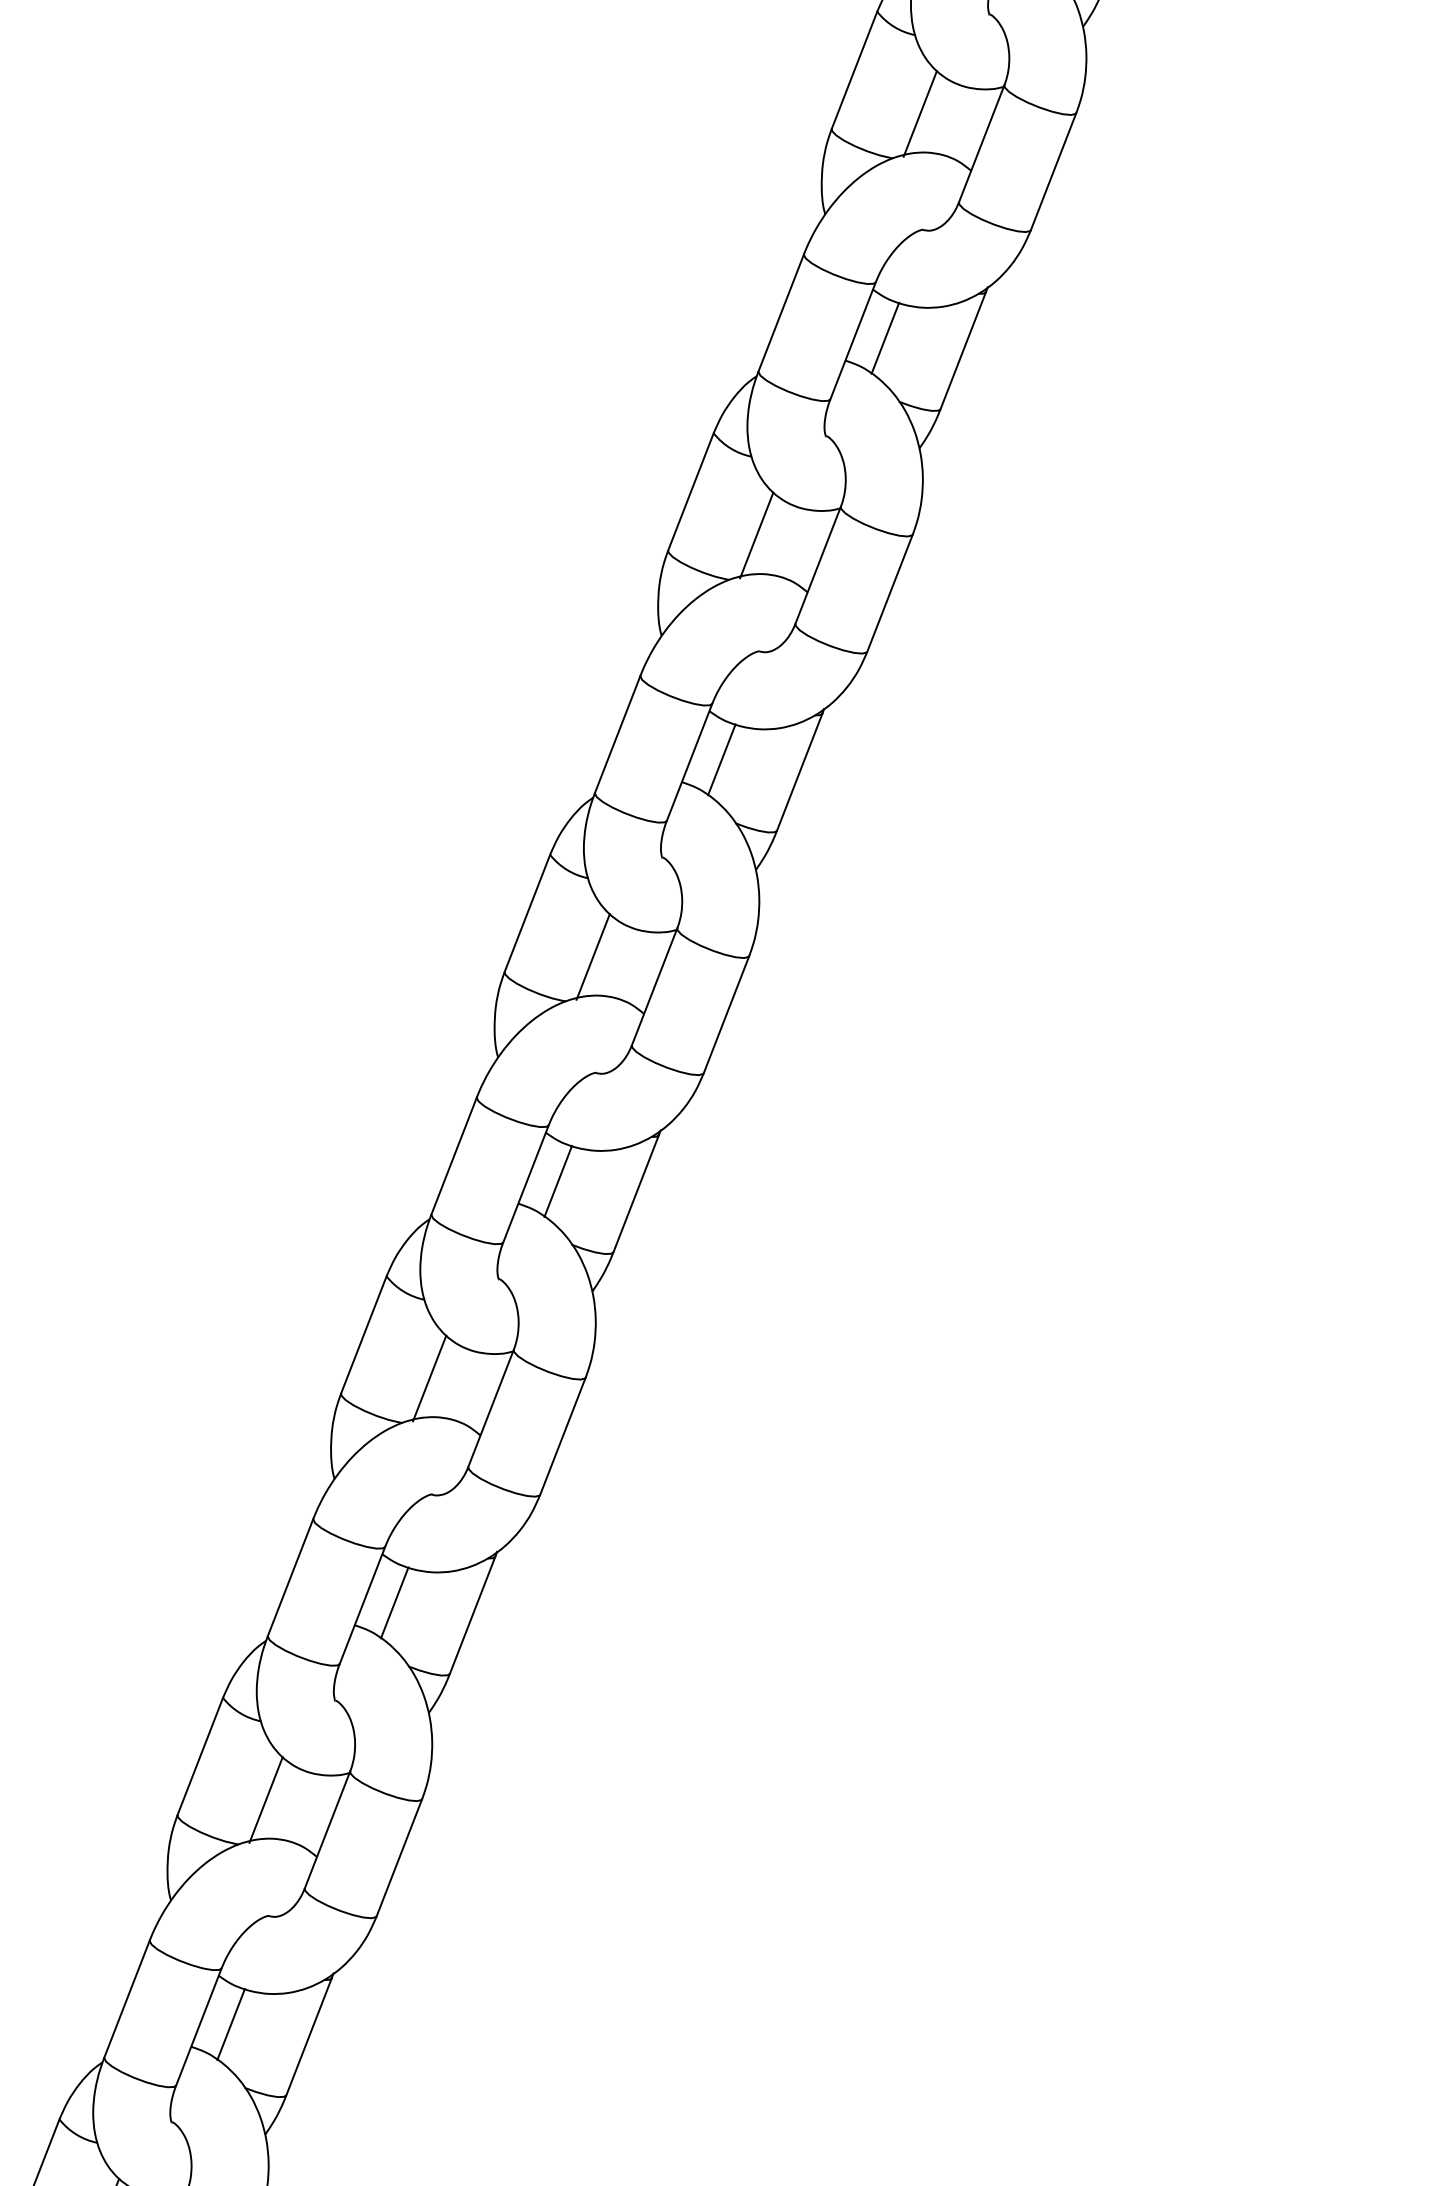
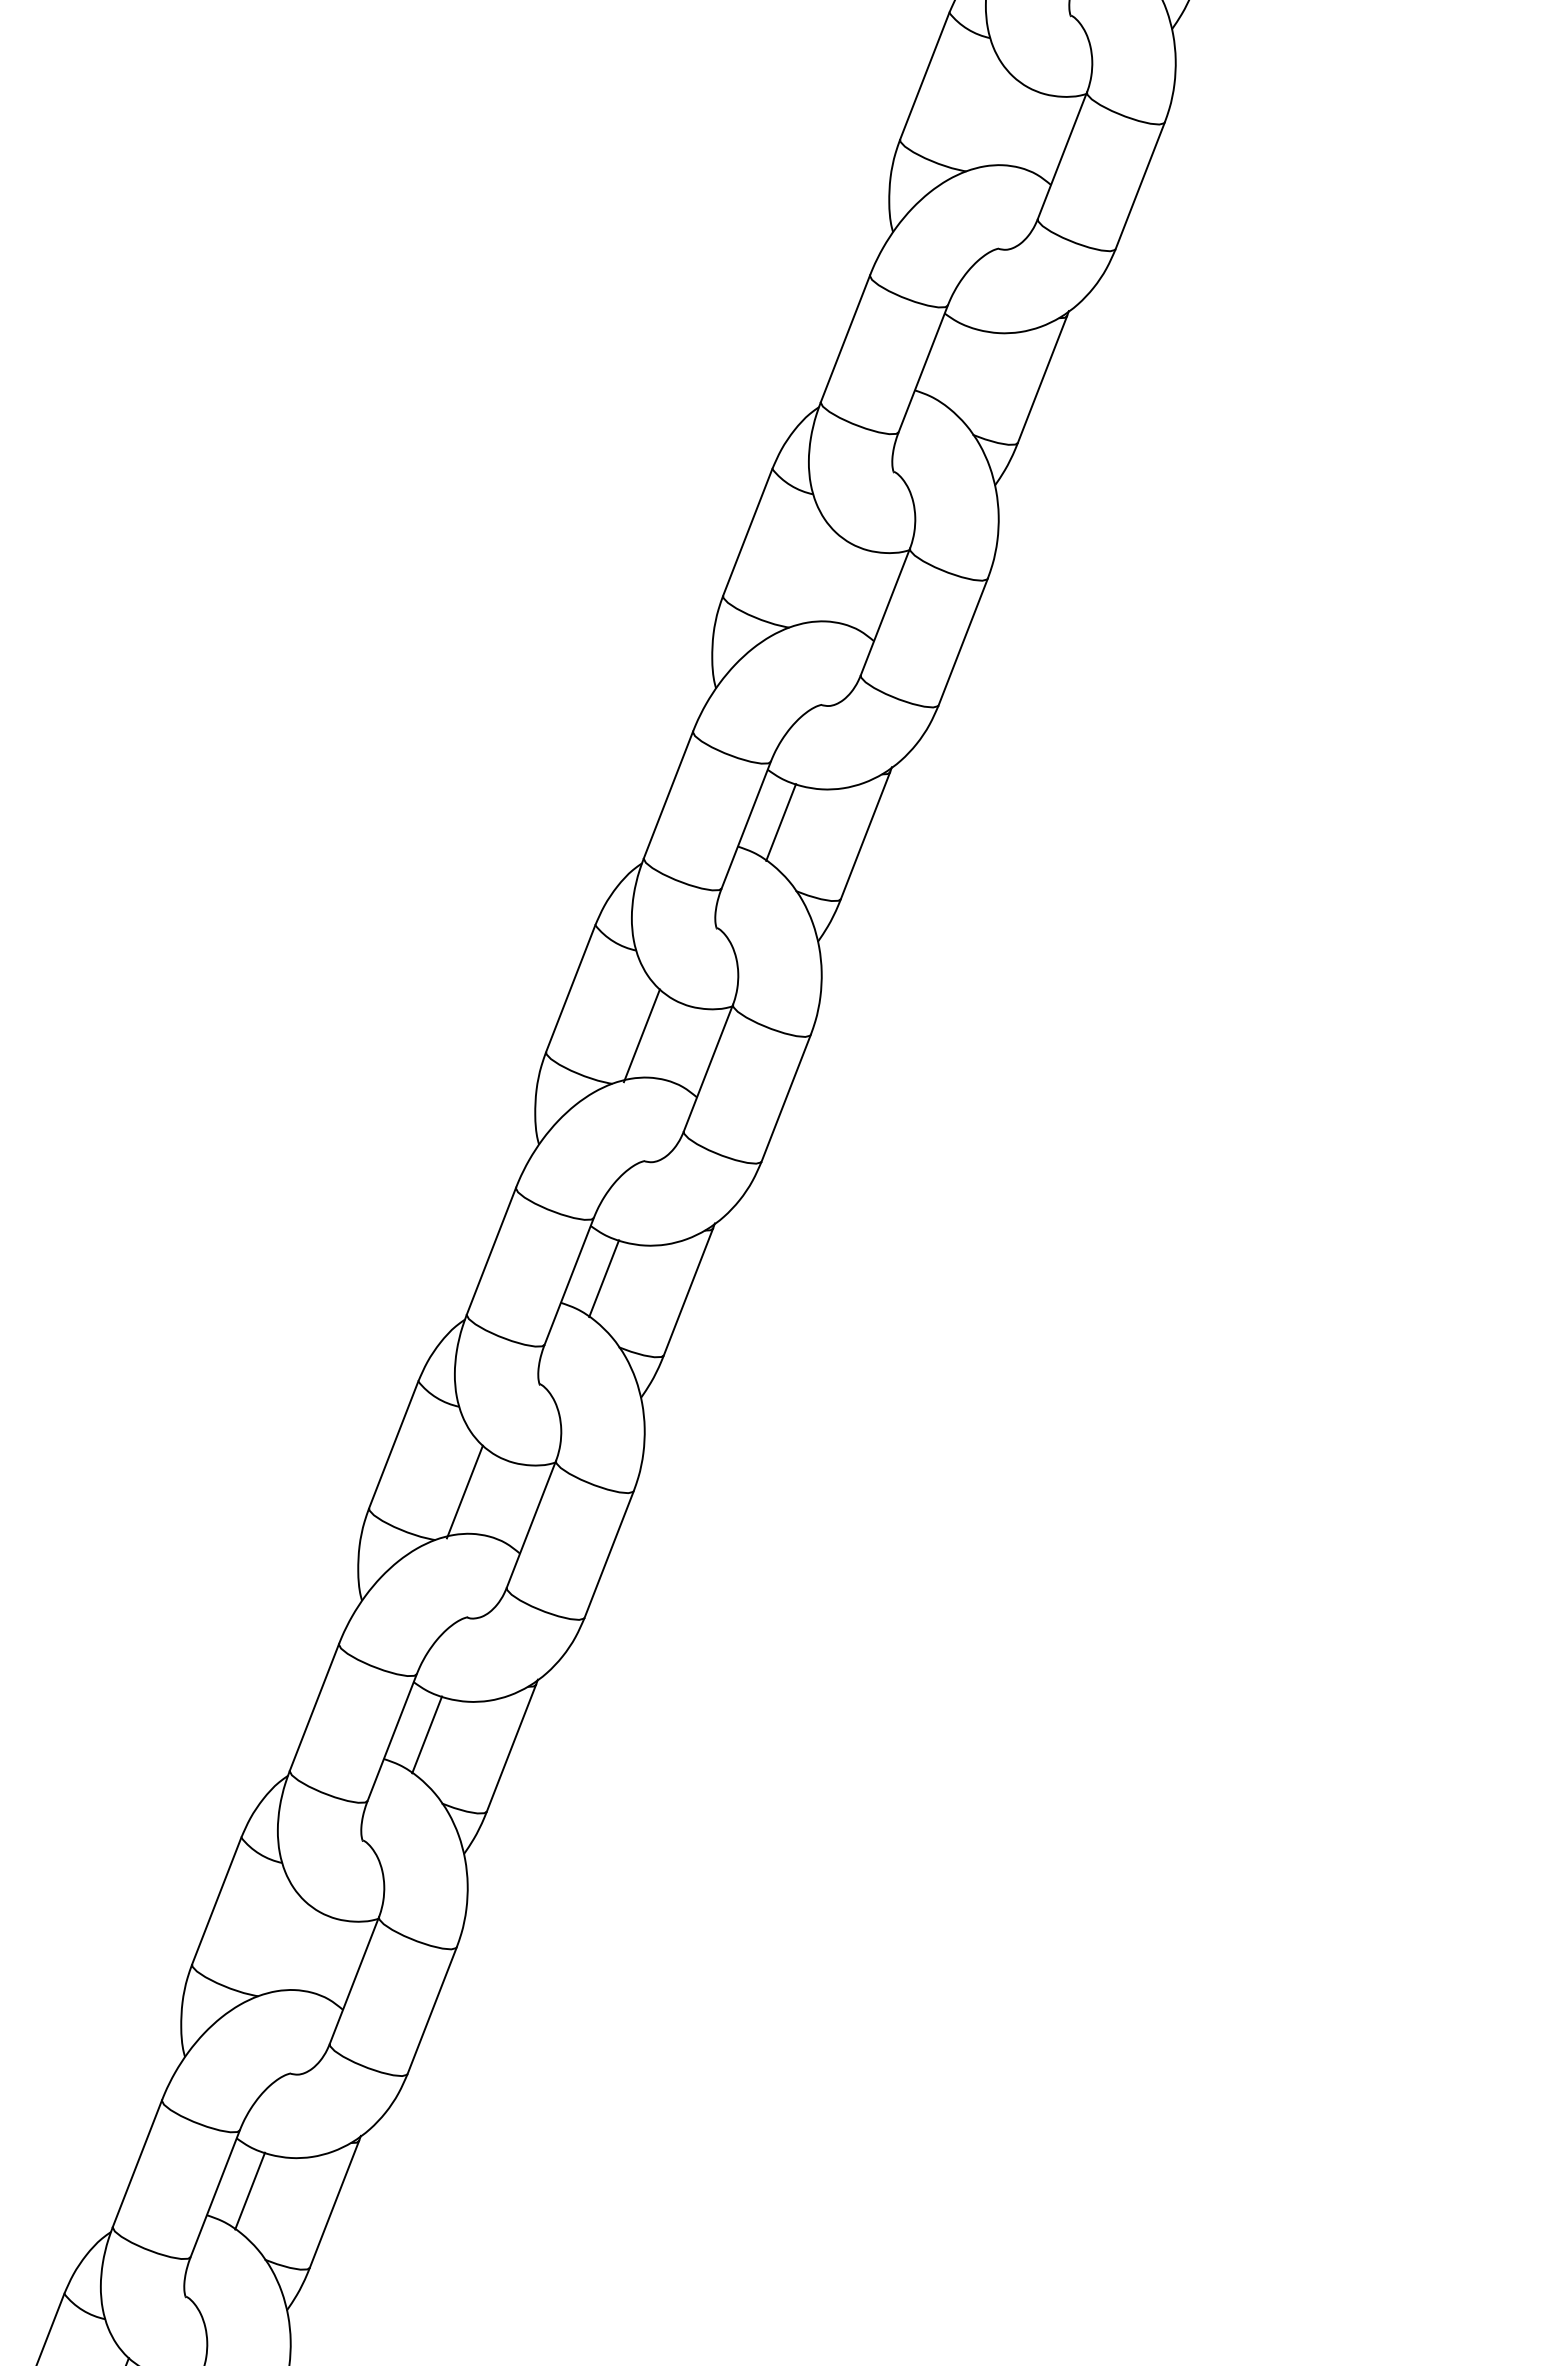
line: (919, 114) -> (995, 123), removed
line: (885, 337) -> (958, 365), removed
line: (756, 535) -> (818, 579), removed
line: (265, 1799) -> (287, 1947), removed

